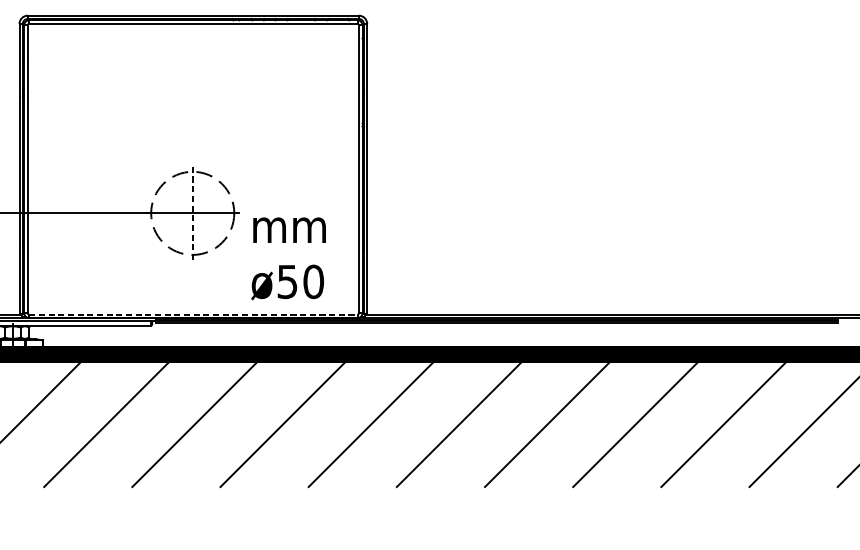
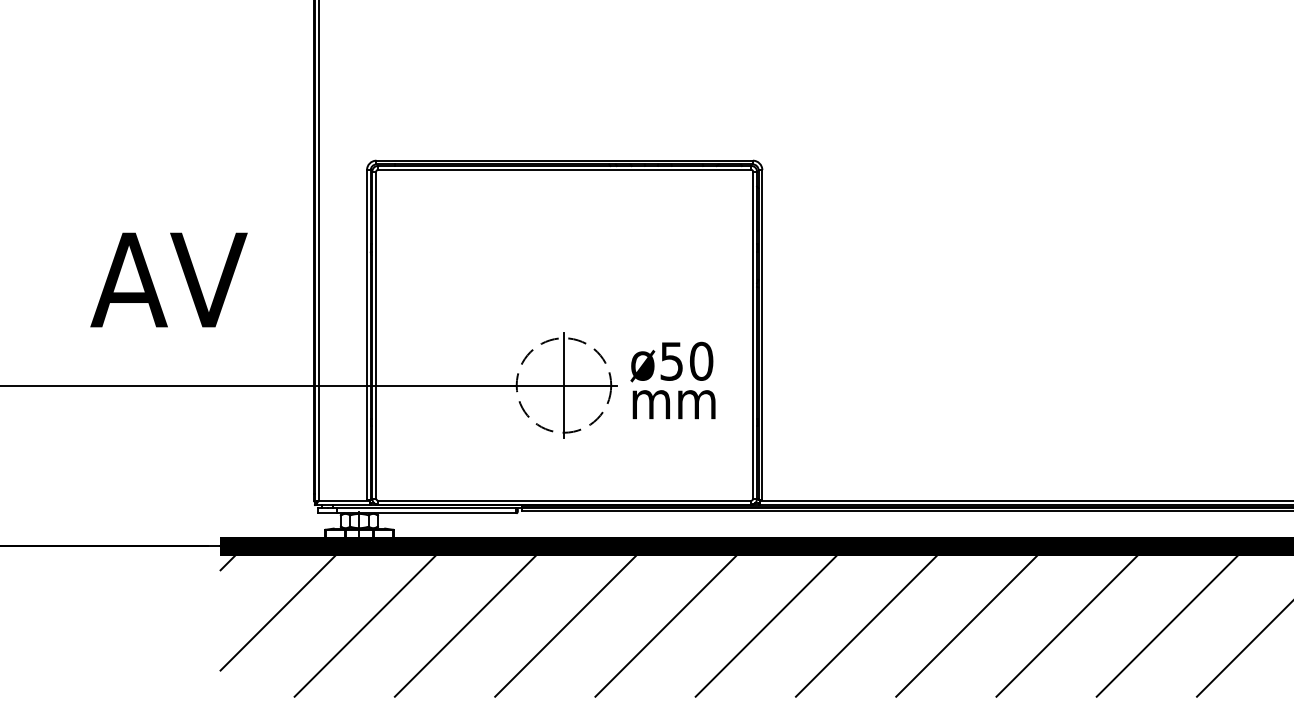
line: (192, 213) -> (563, 385), dashed -> solid
text: (287, 281) -> (671, 361), moved
line: (193, 314) -> (564, 500), dashed -> solid

